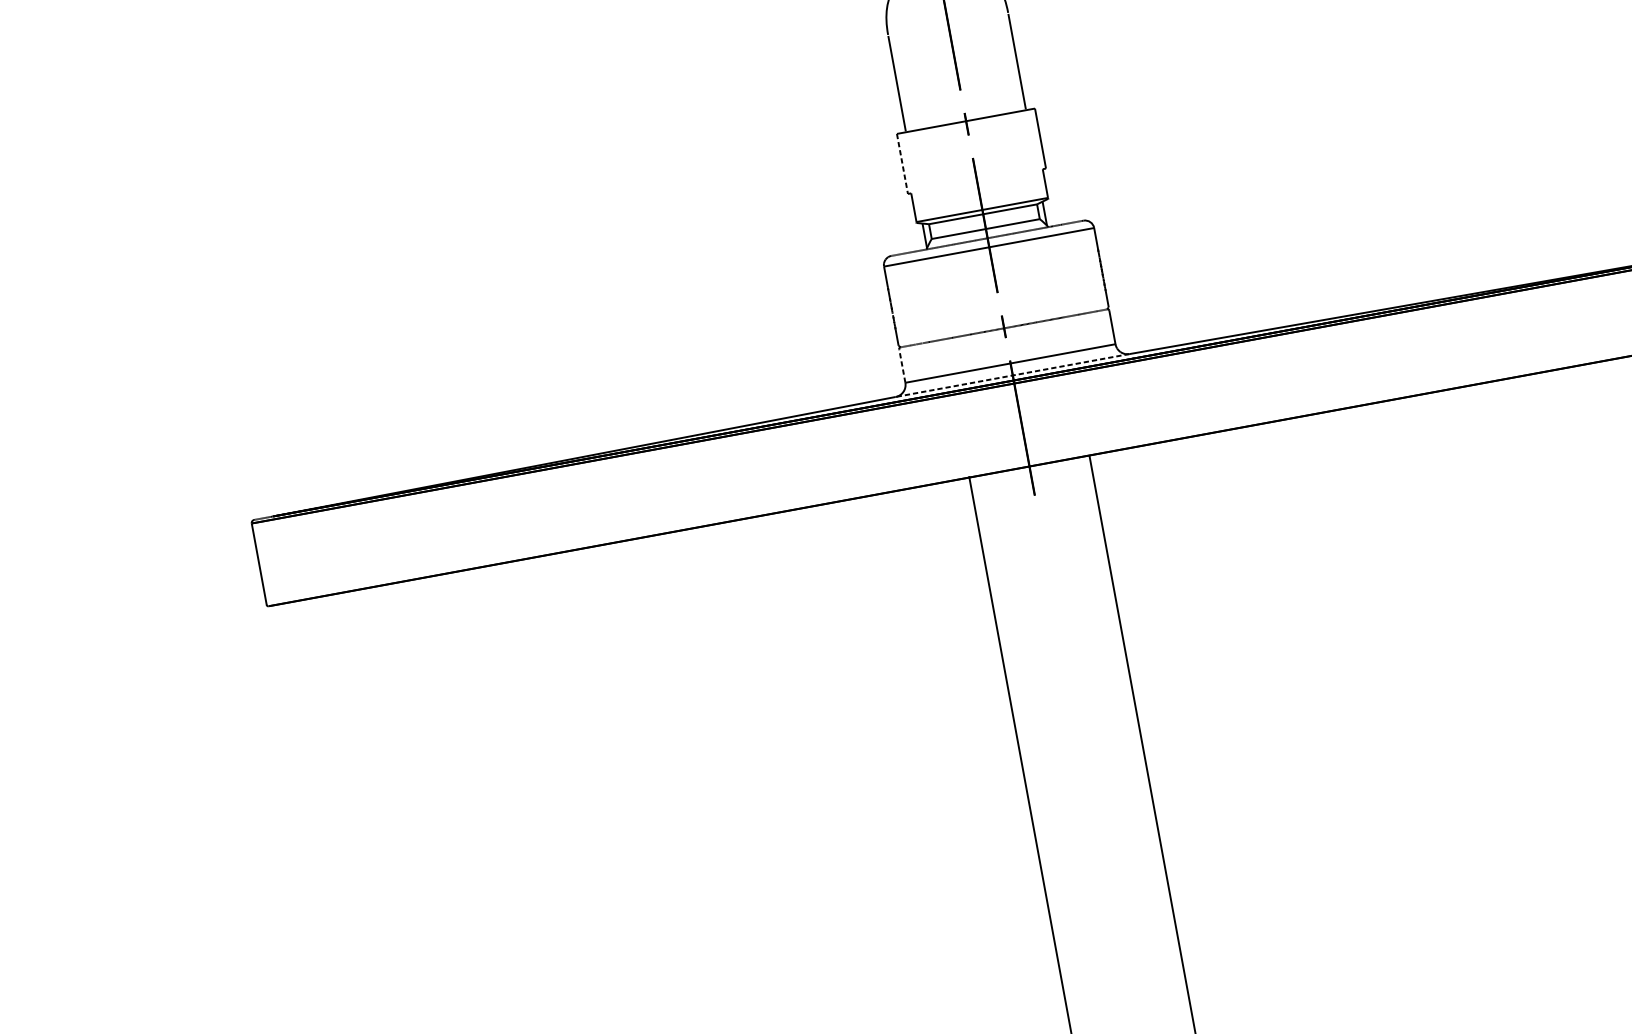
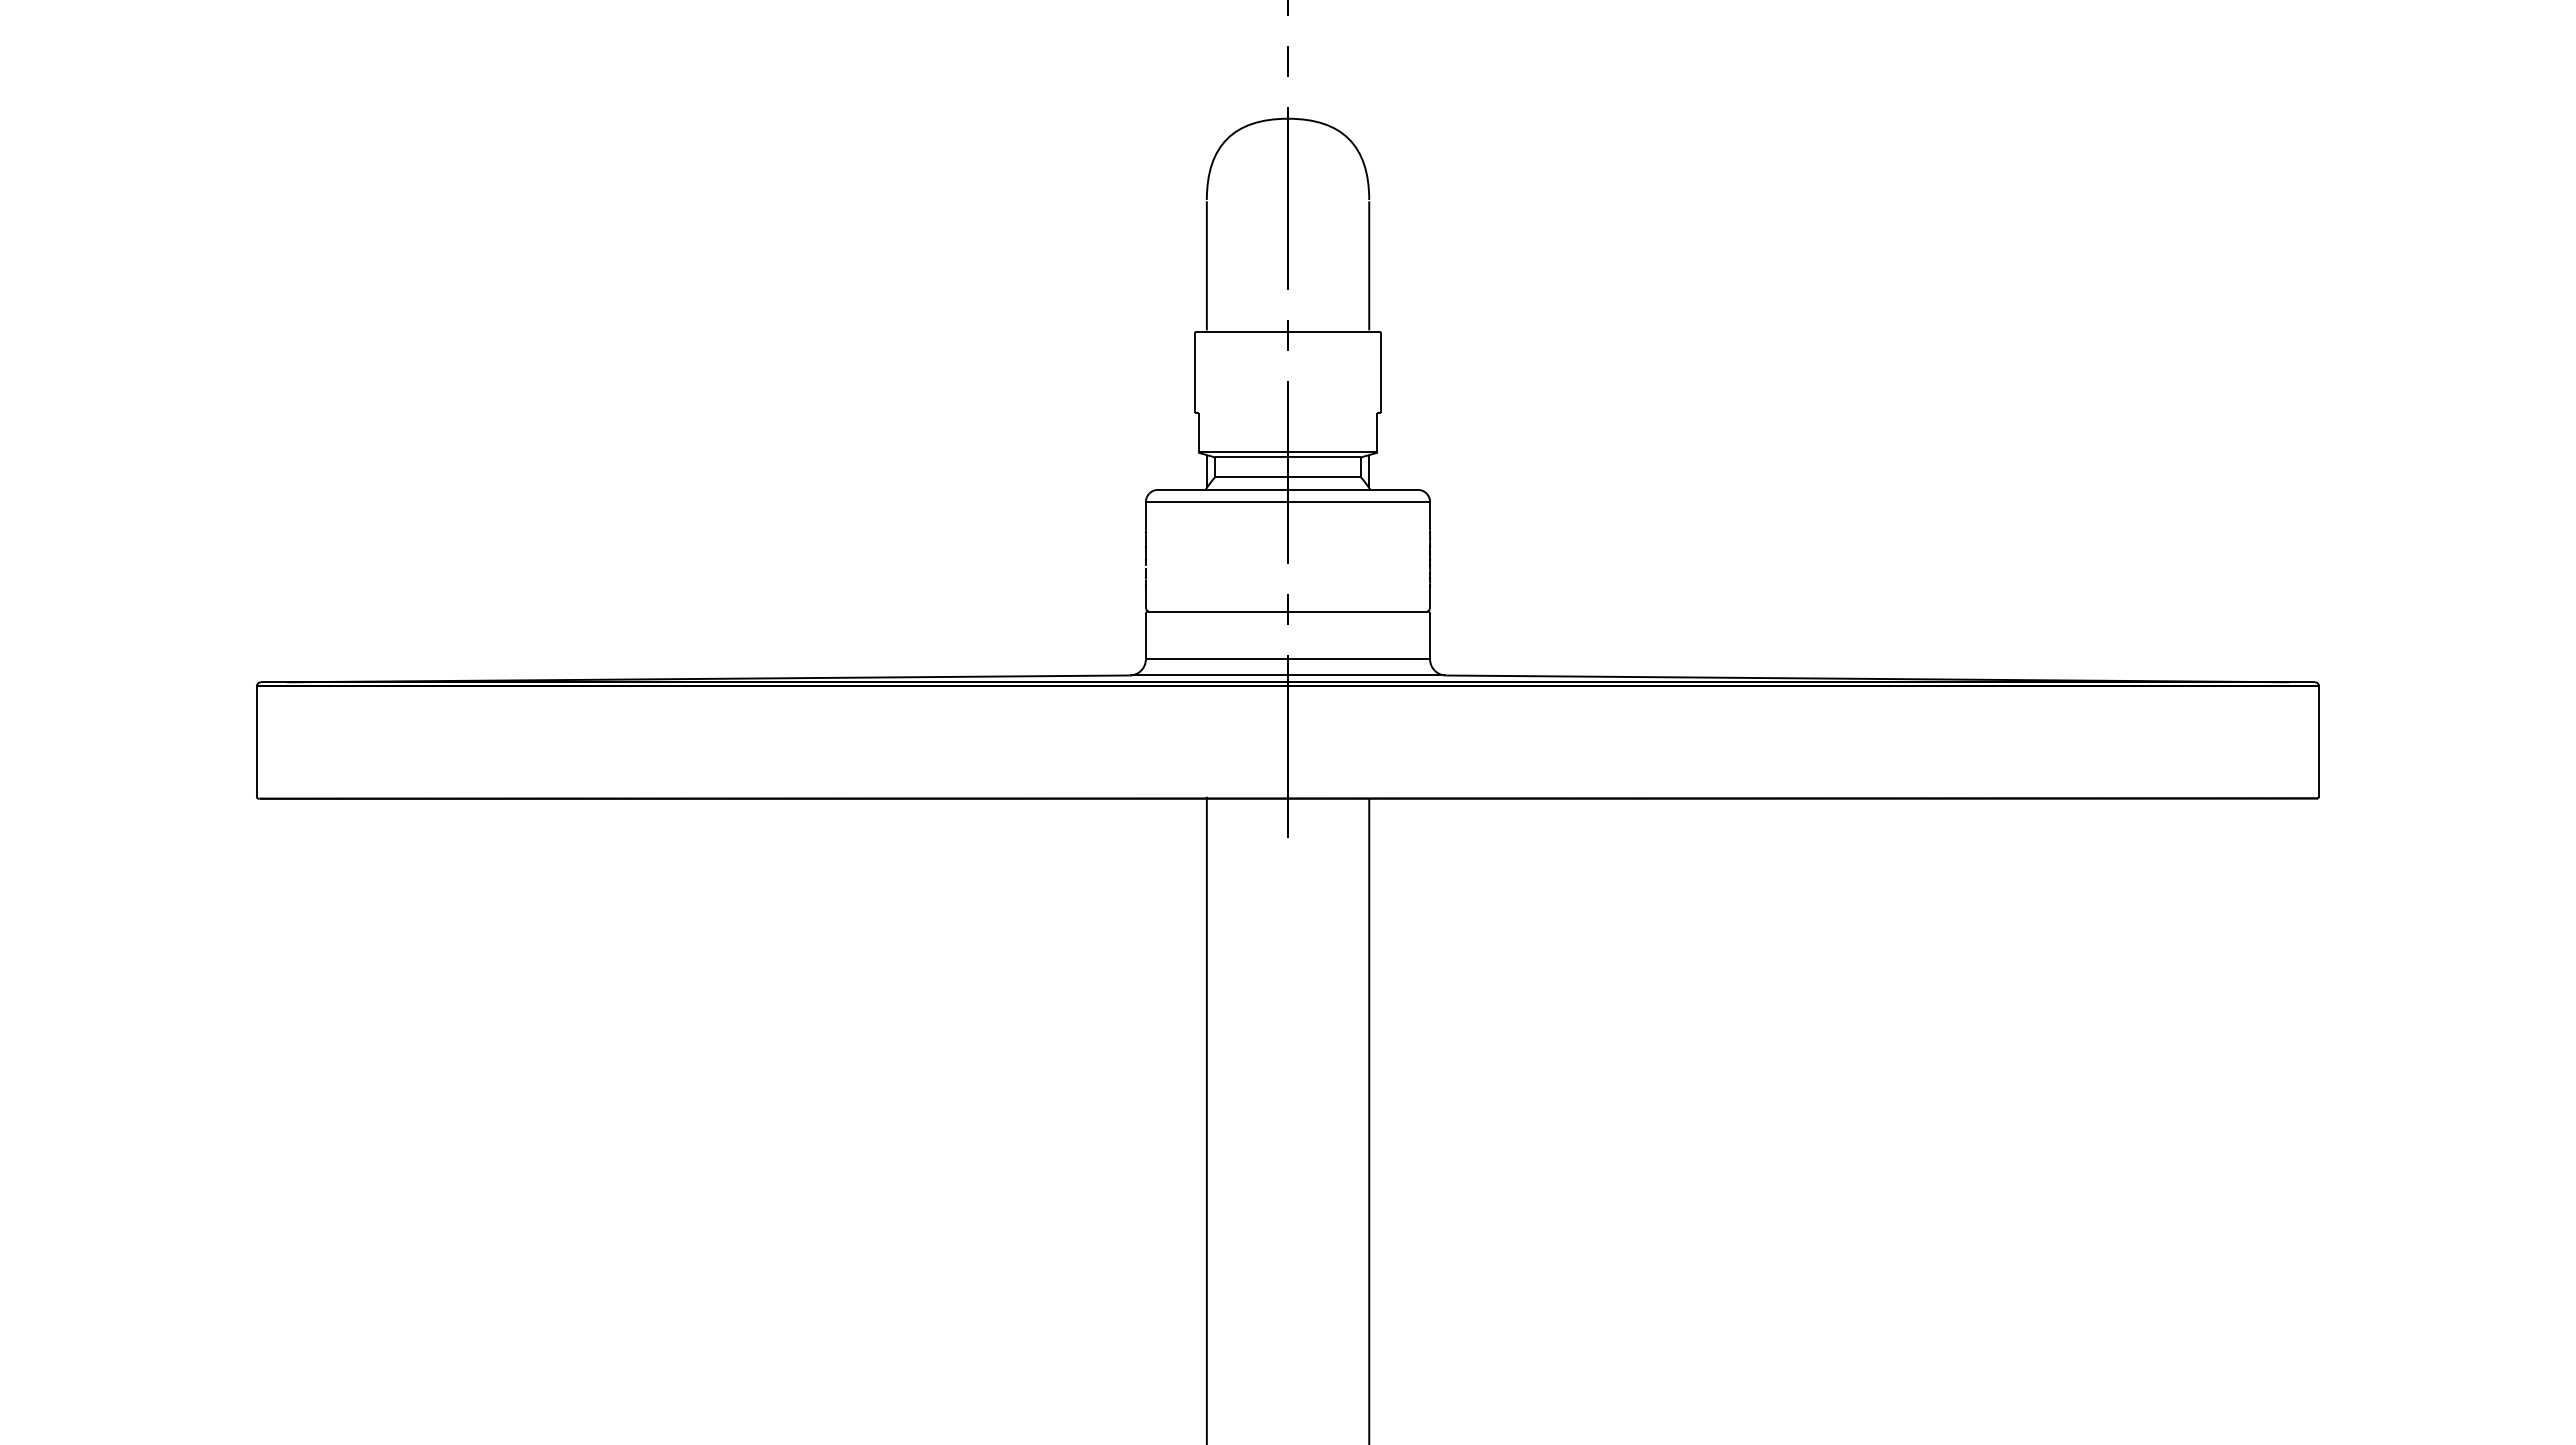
line: (902, 164) -> (1194, 372), dashed -> solid
line: (902, 366) -> (1145, 636), dashed -> solid
line: (1012, 375) -> (1287, 675), dashed -> solid

